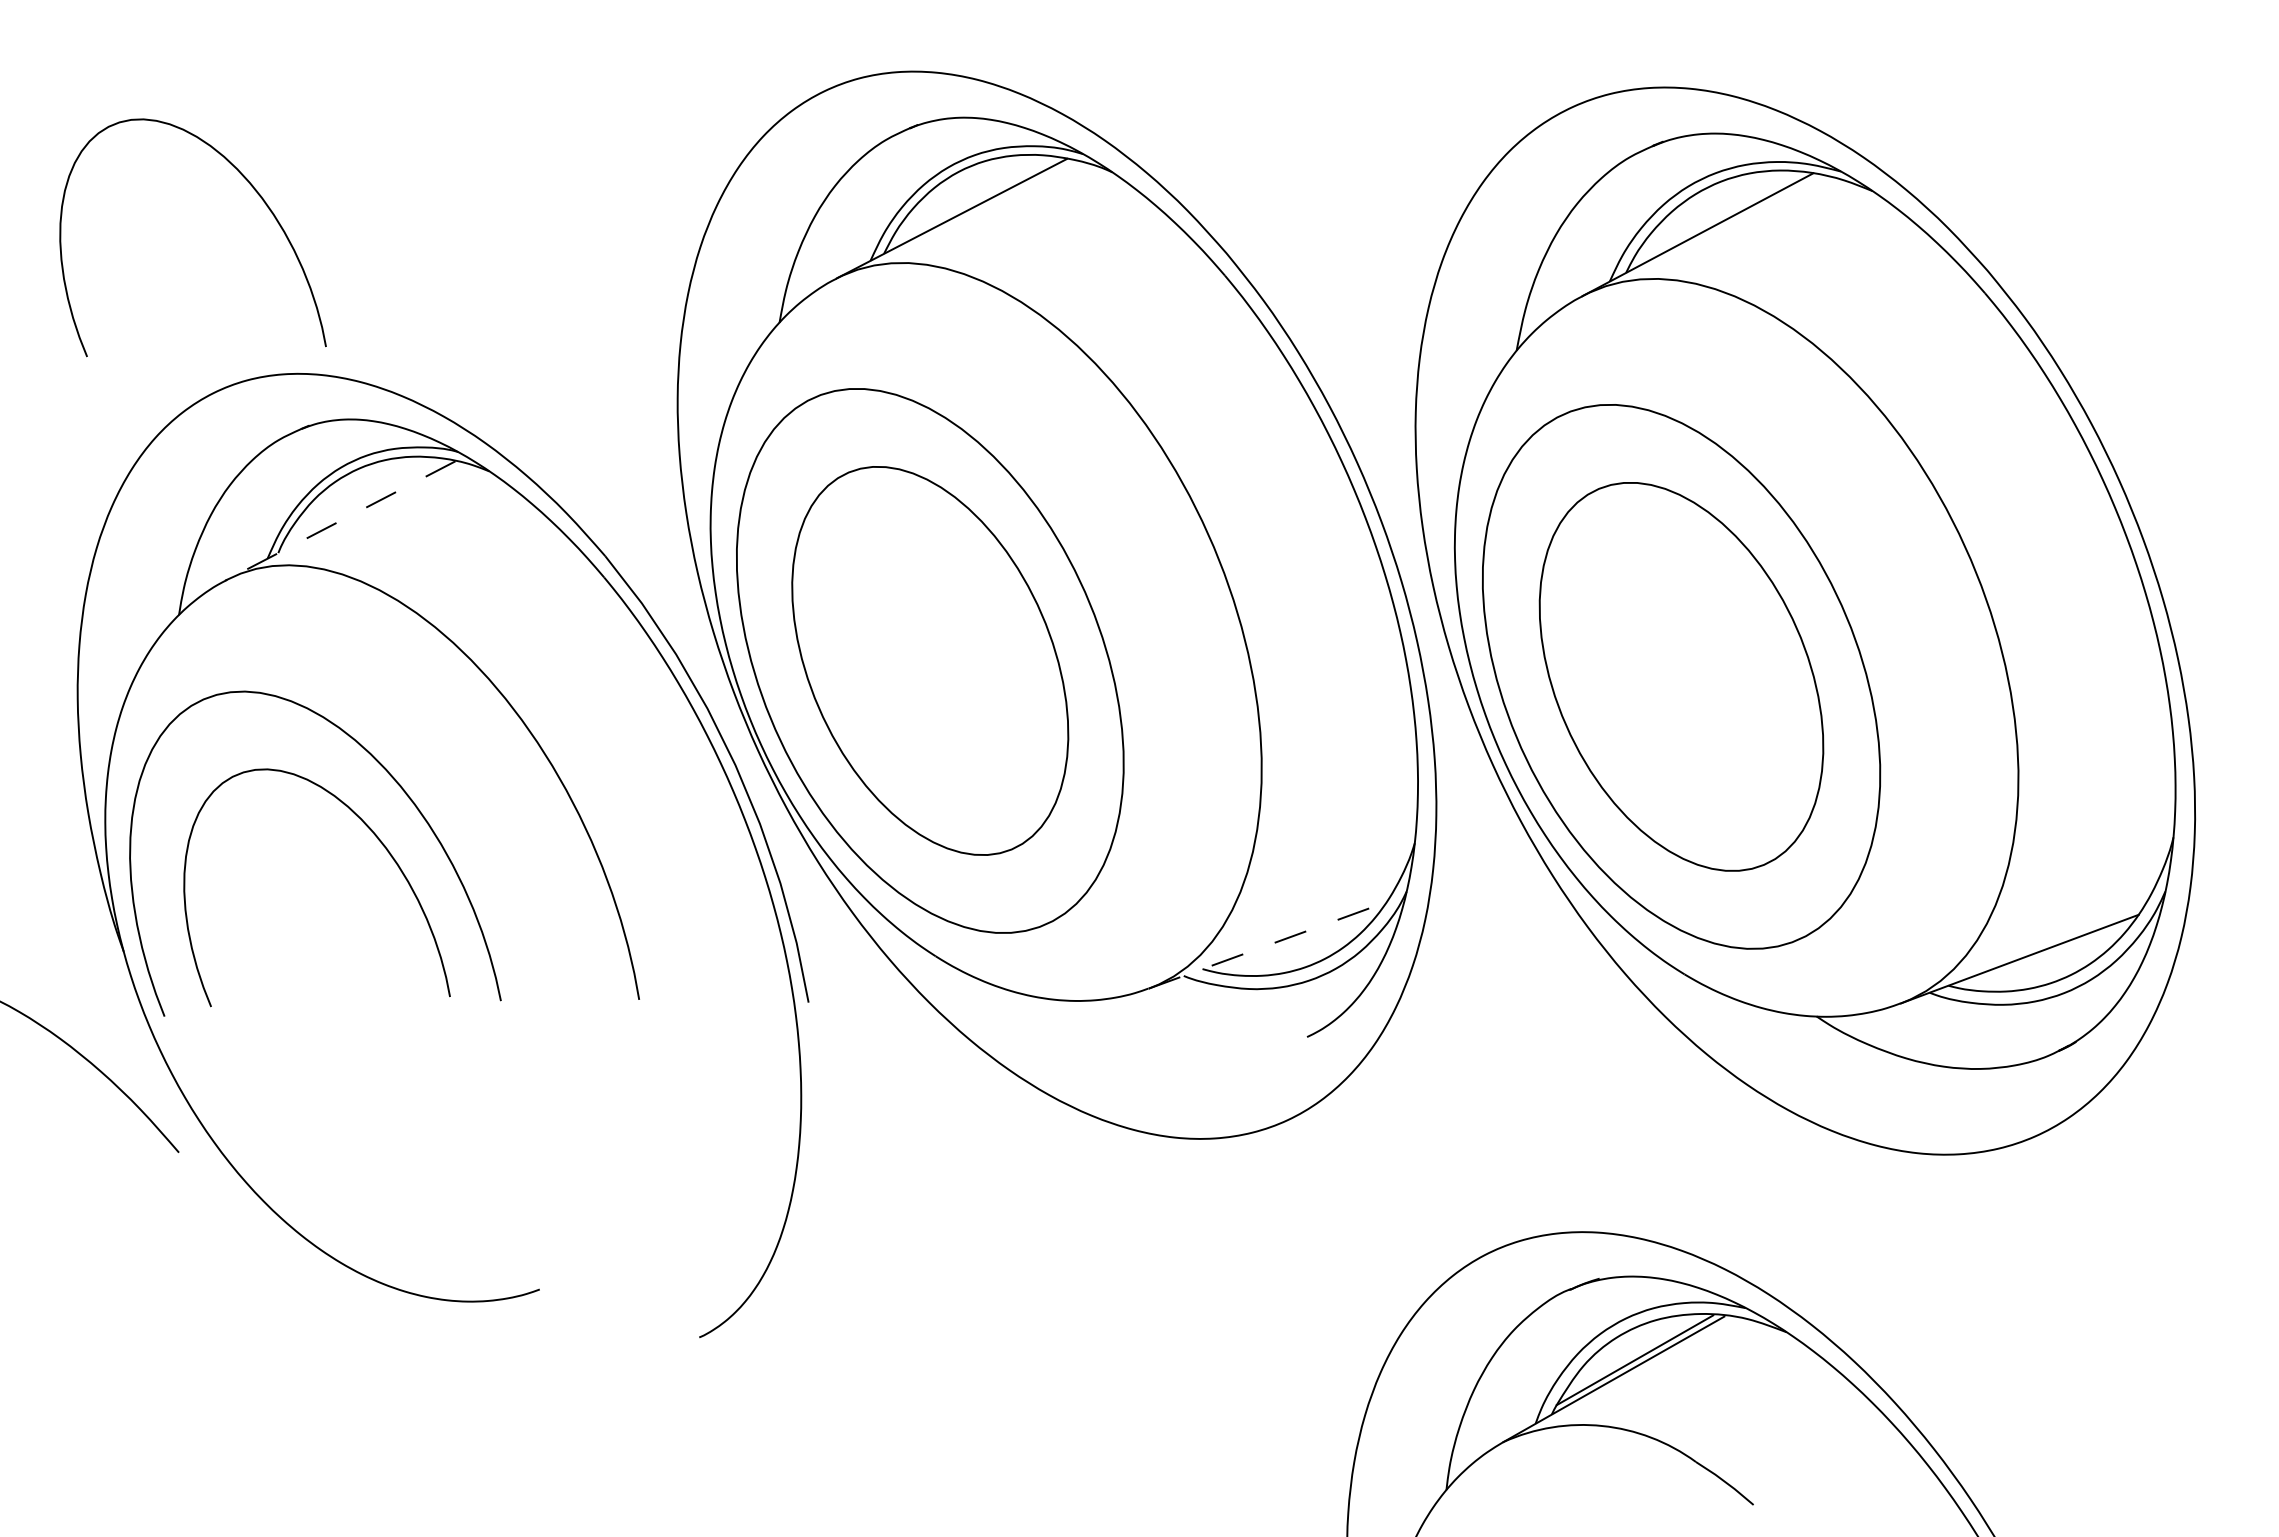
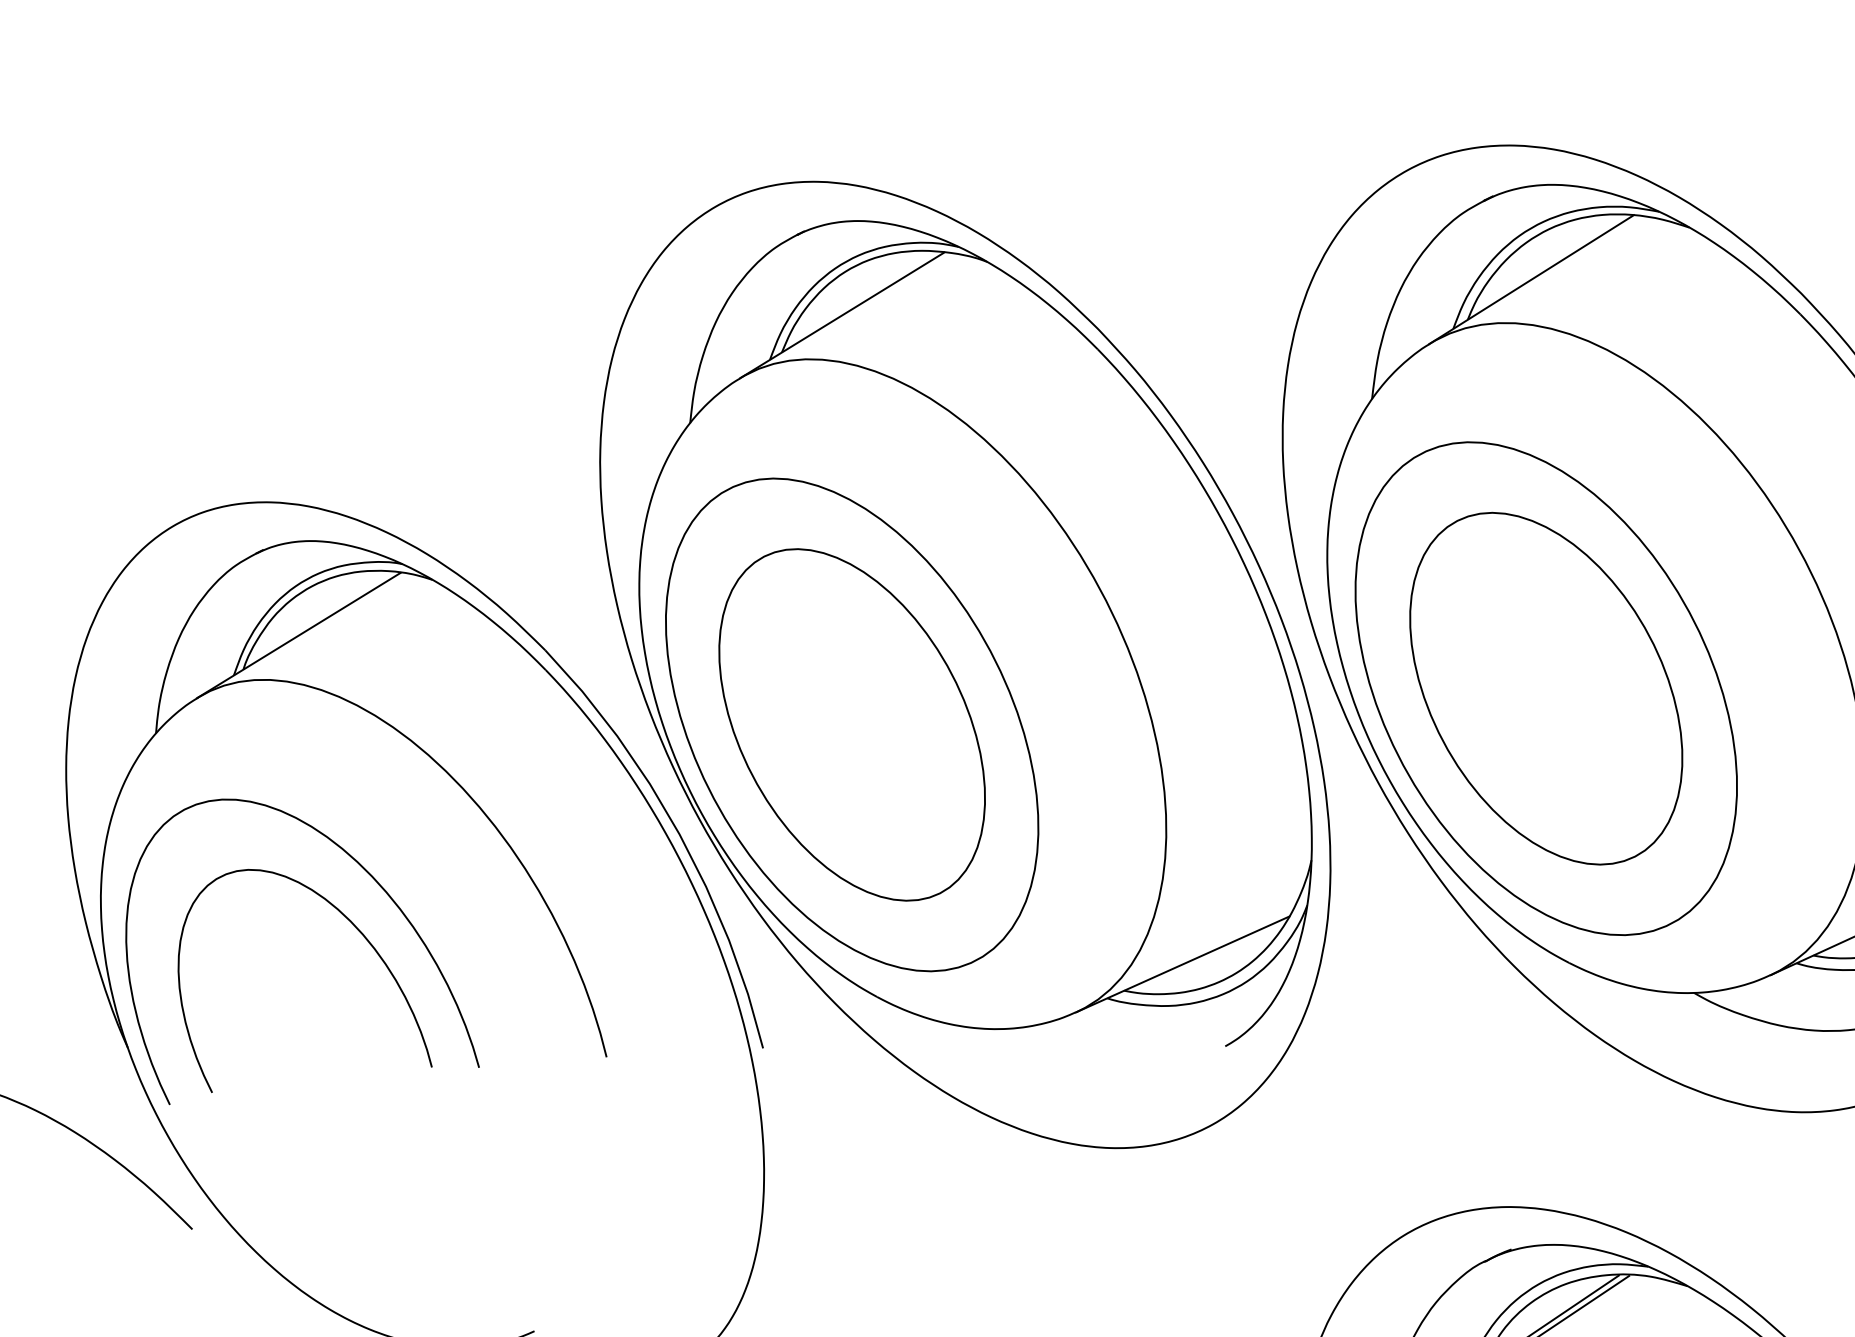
curve: (253, 189) -> (195, 335), removed
line: (340, 520) -> (298, 635), dashed -> solid
line: (1268, 945) -> (1183, 964), dashed -> solid

